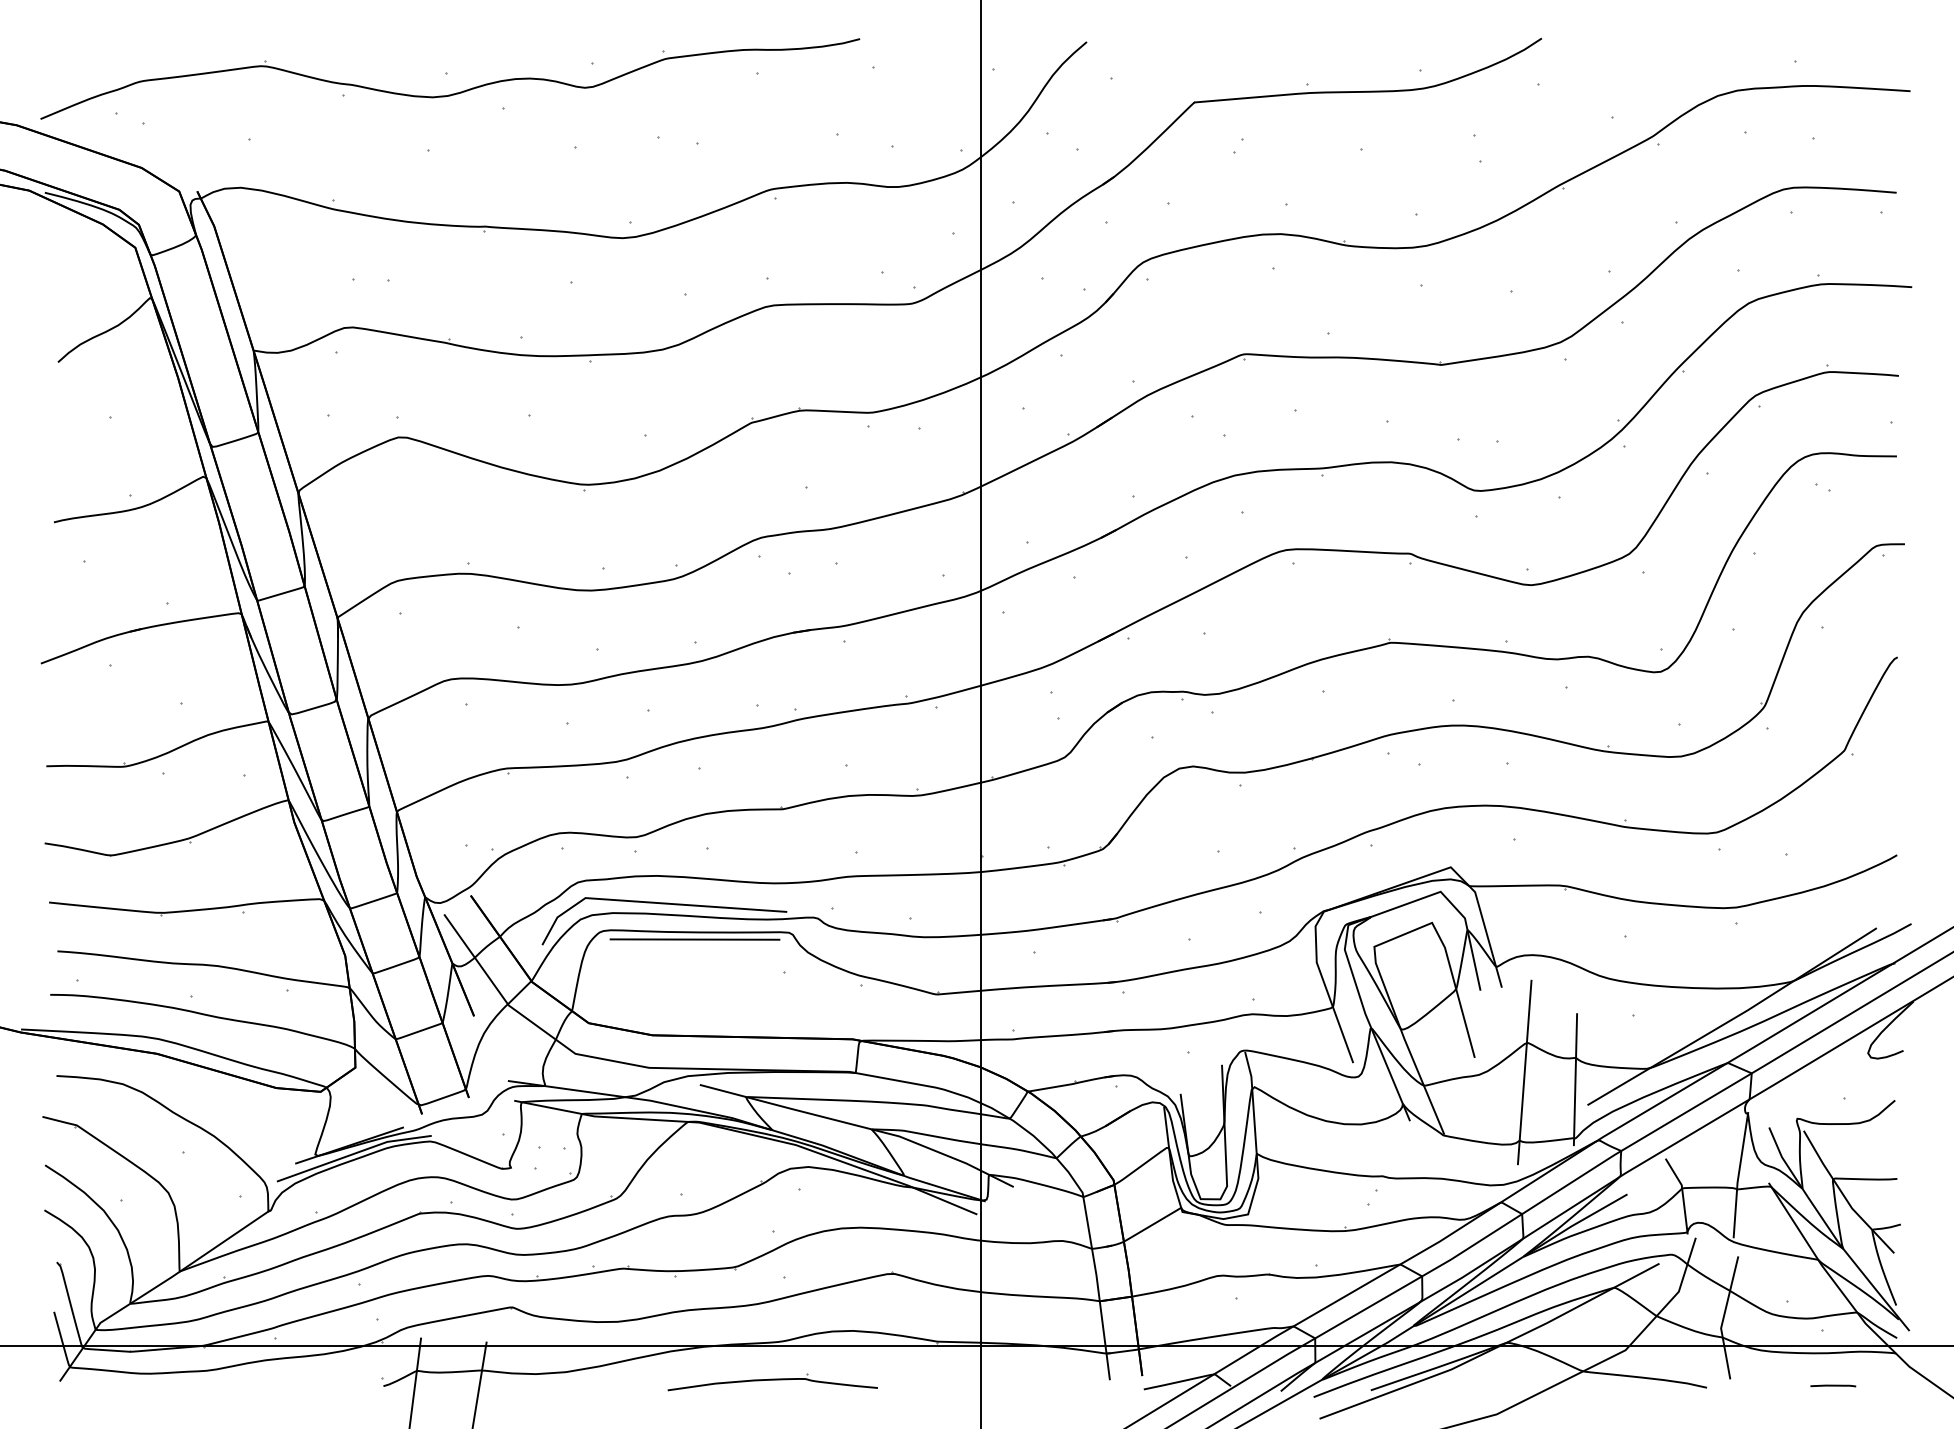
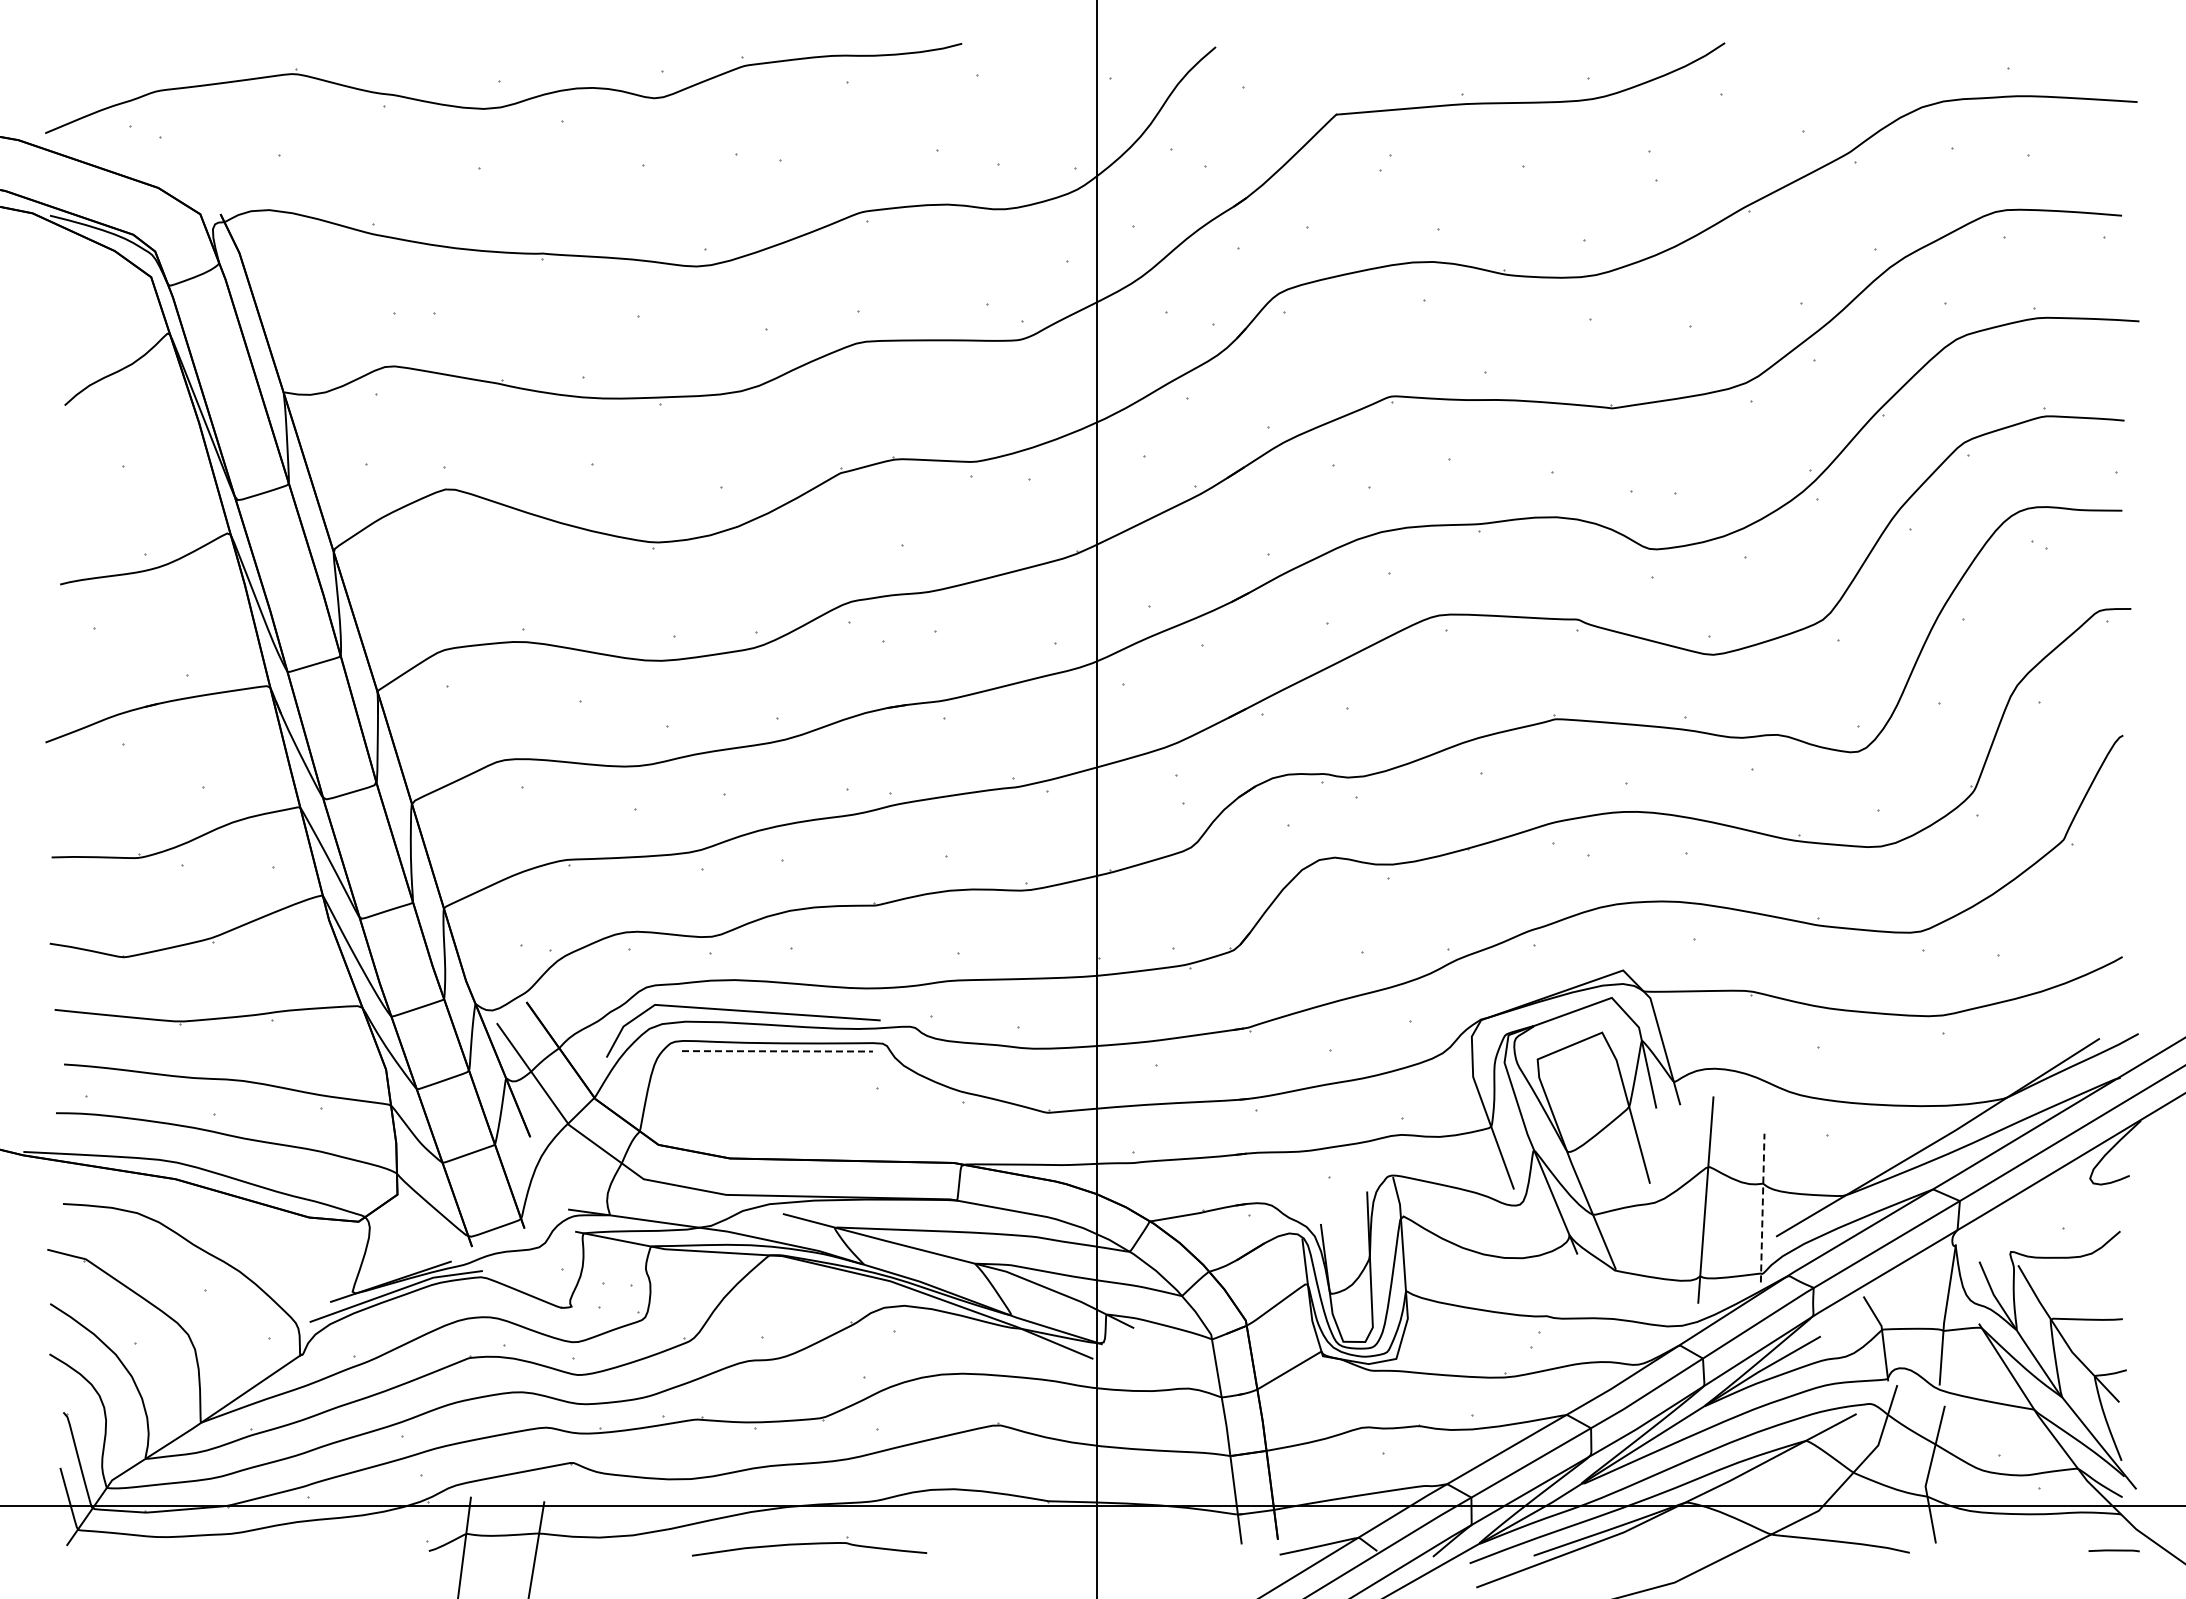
line: (695, 939) -> (777, 1051), solid -> dashed
line: (1575, 1079) -> (1762, 1207), solid -> dashed
part: (772, 1382) -> (809, 1546), moved
line: (1832, 1385) -> (2113, 1550), moved

